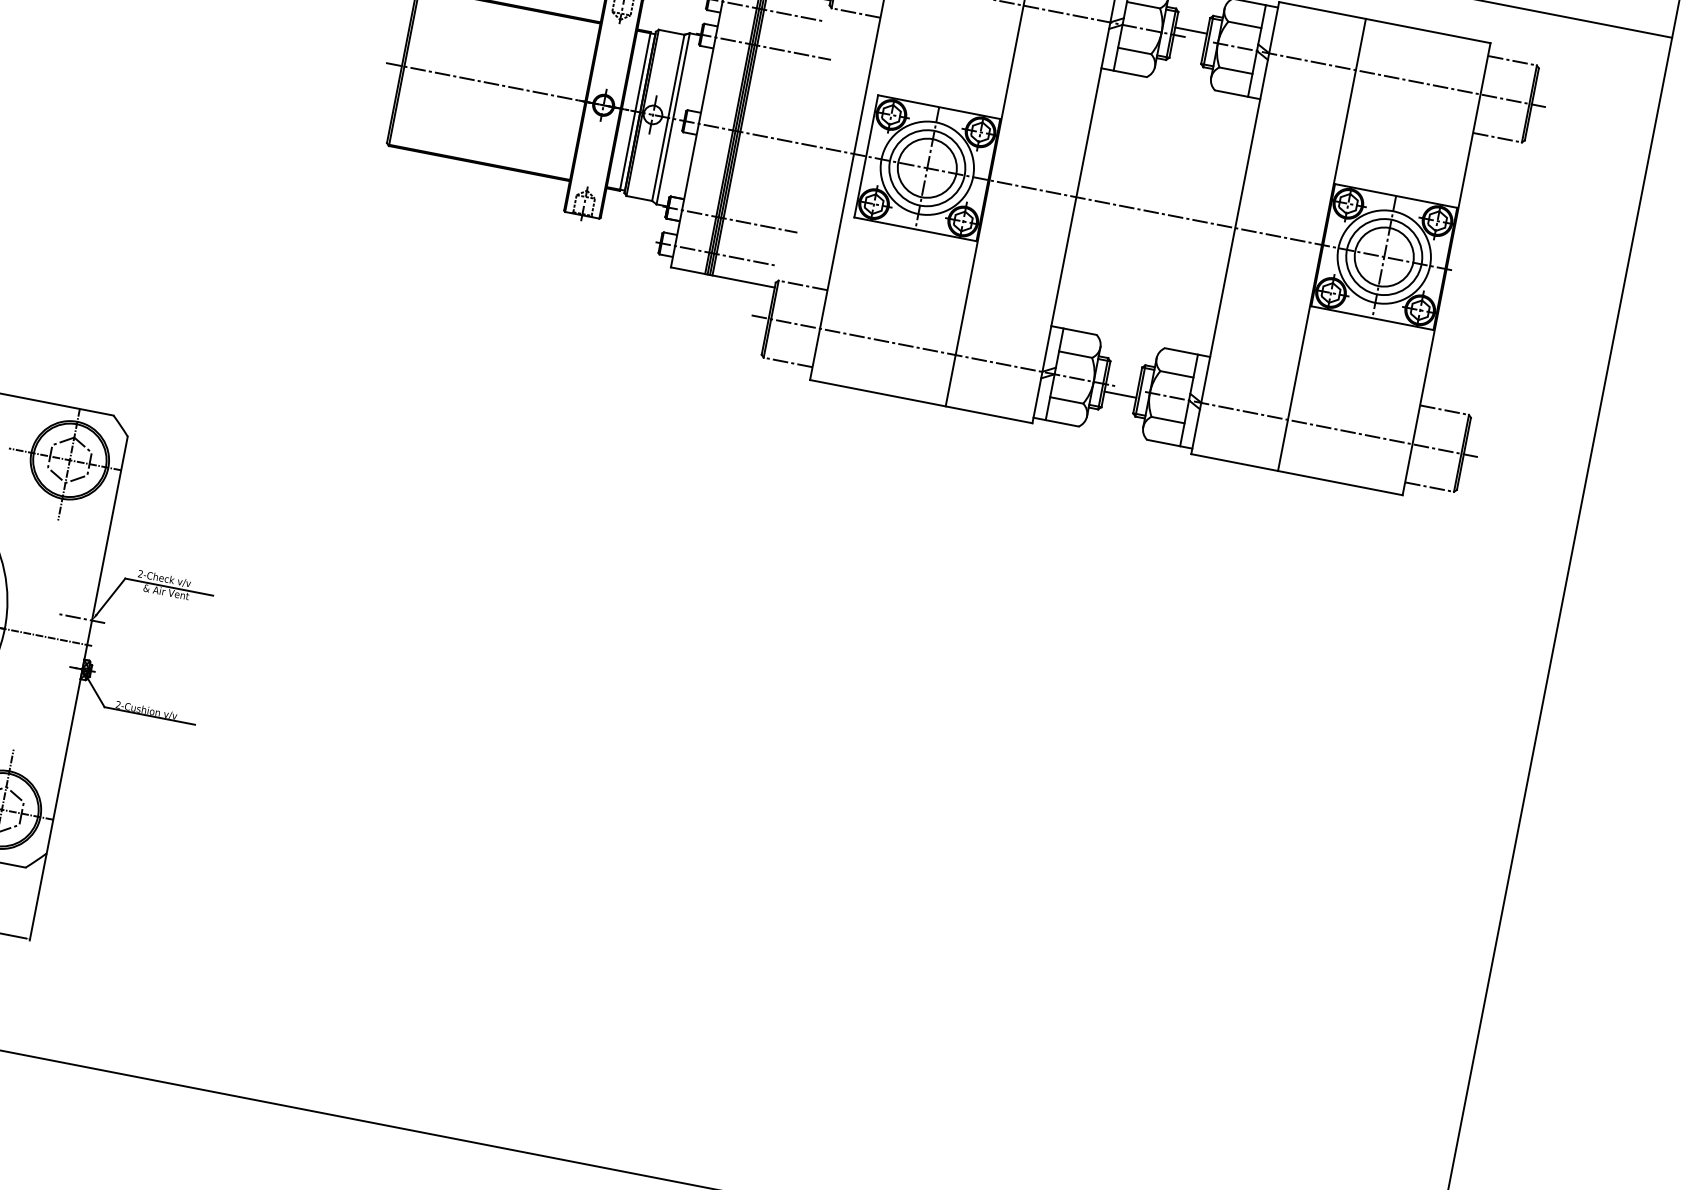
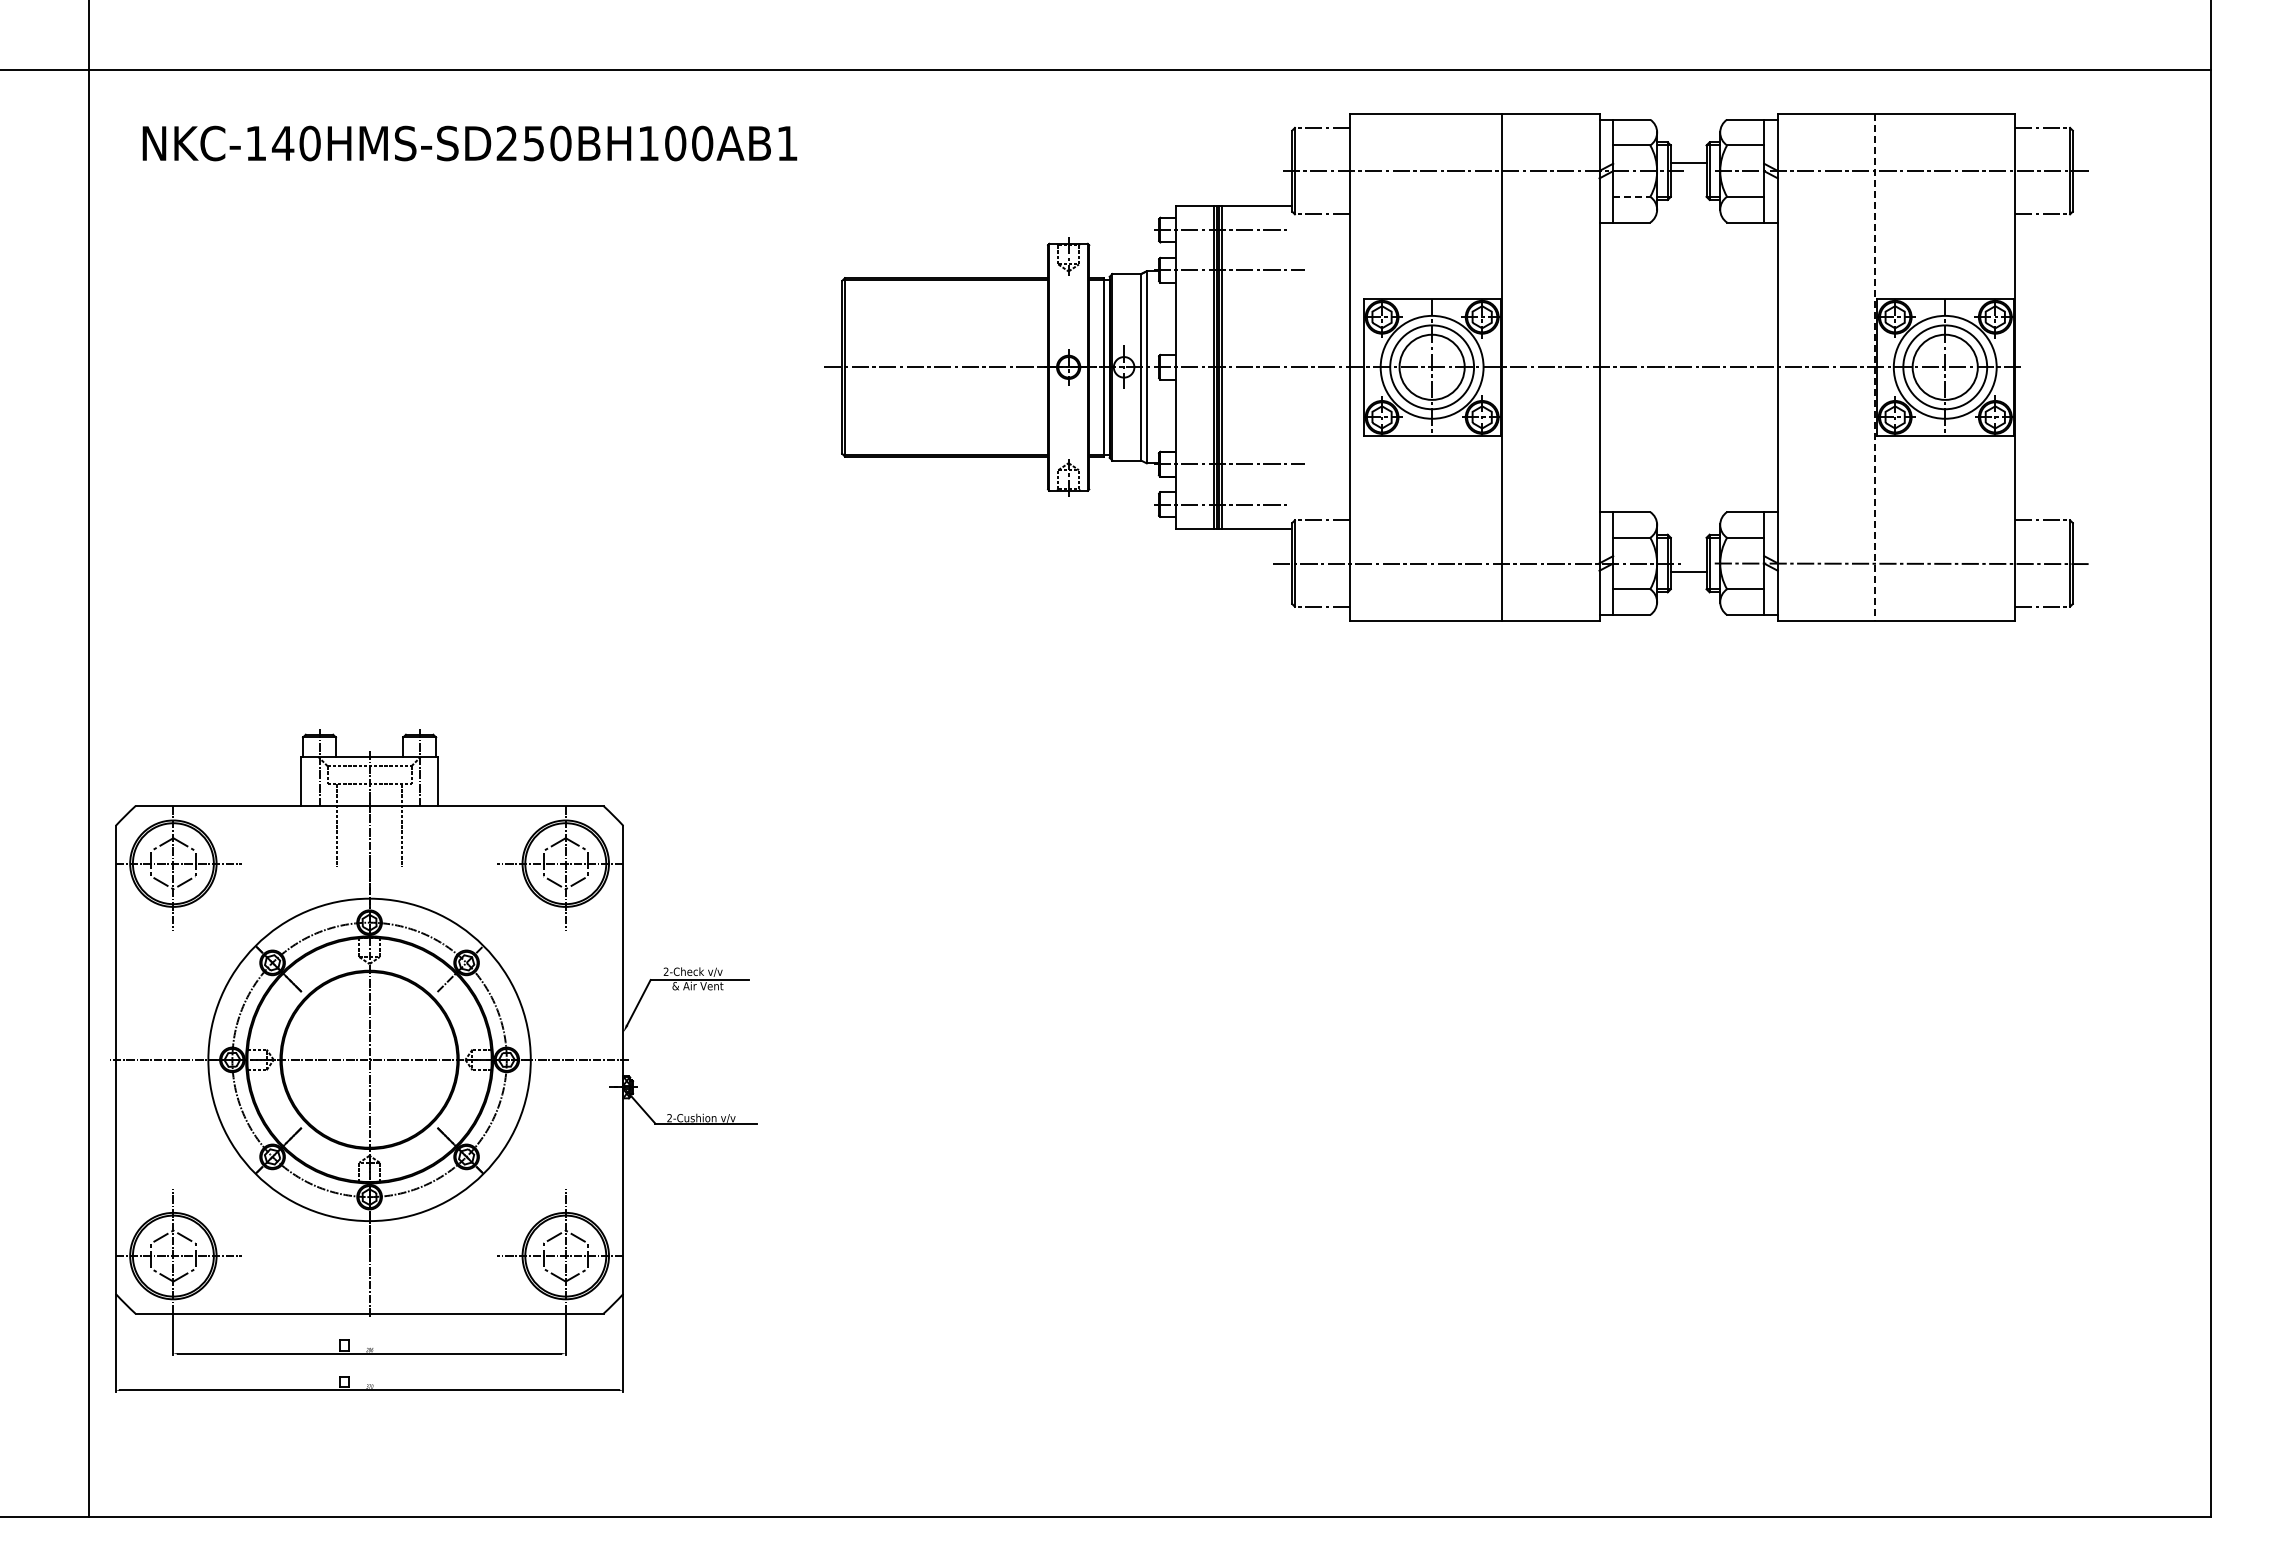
line: (1134, 50) -> (1631, 196), solid -> dashed
line: (1322, 245) -> (1875, 367), solid -> dashed
line: (82, 618) -> (612, 1032), removed

